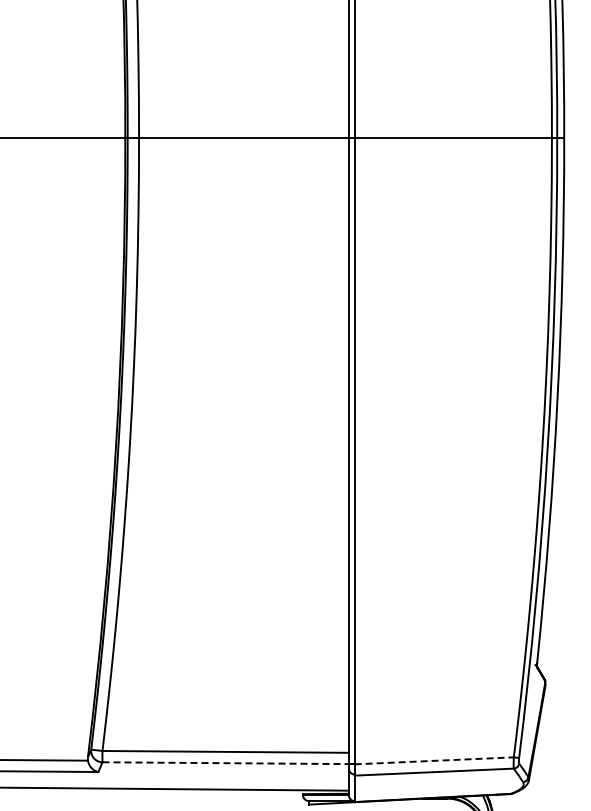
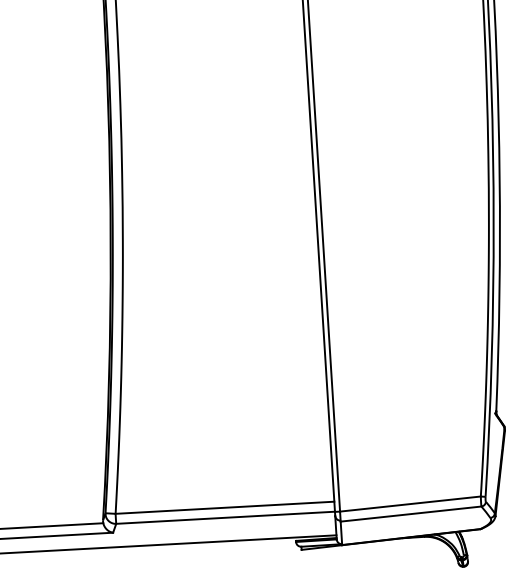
line: (434, 760) -> (410, 503), dashed -> solid
line: (226, 763) -> (226, 518), dashed -> solid

